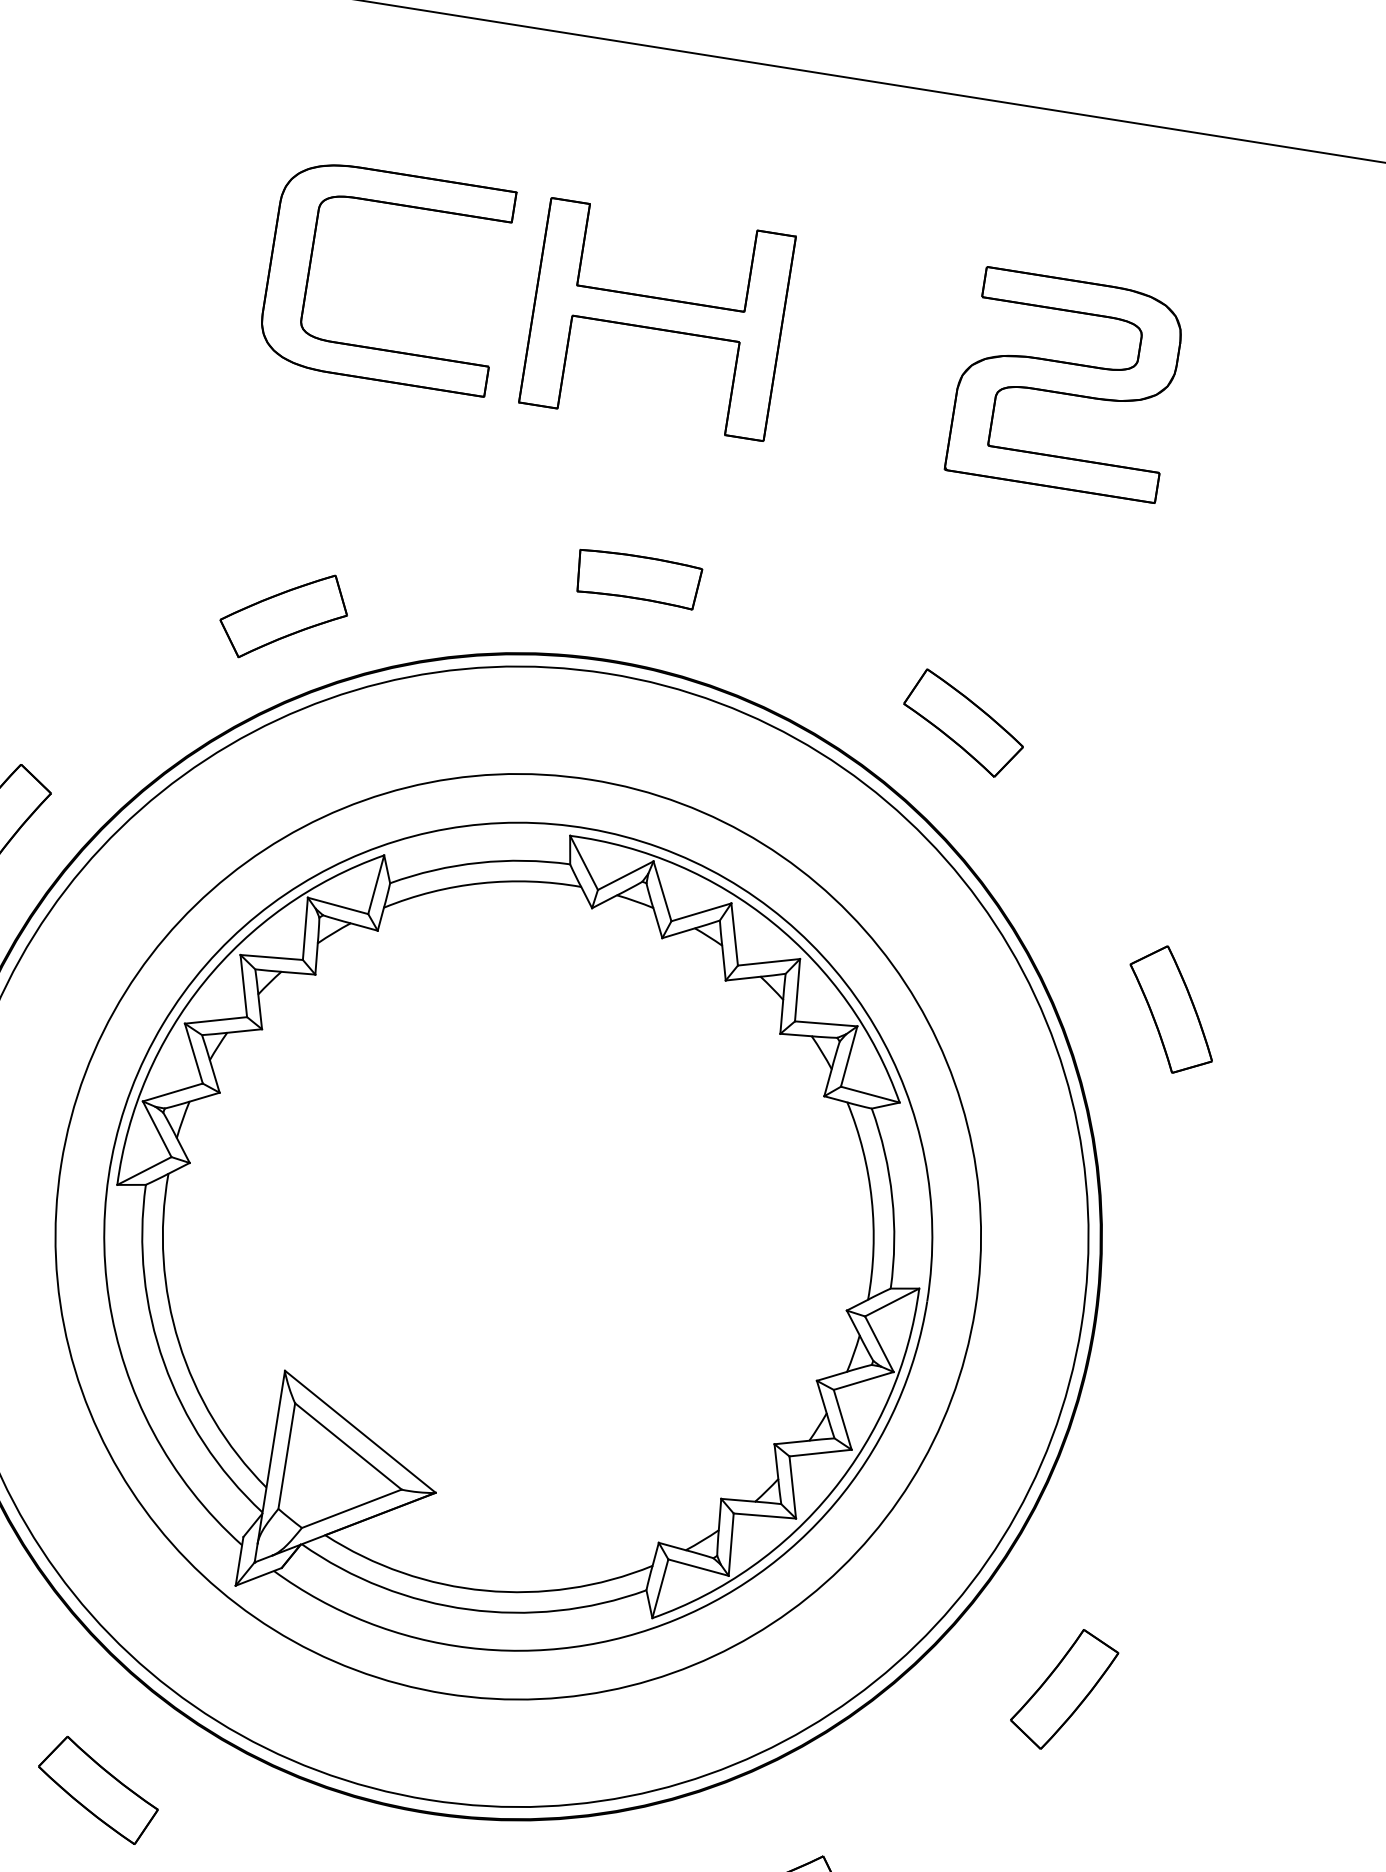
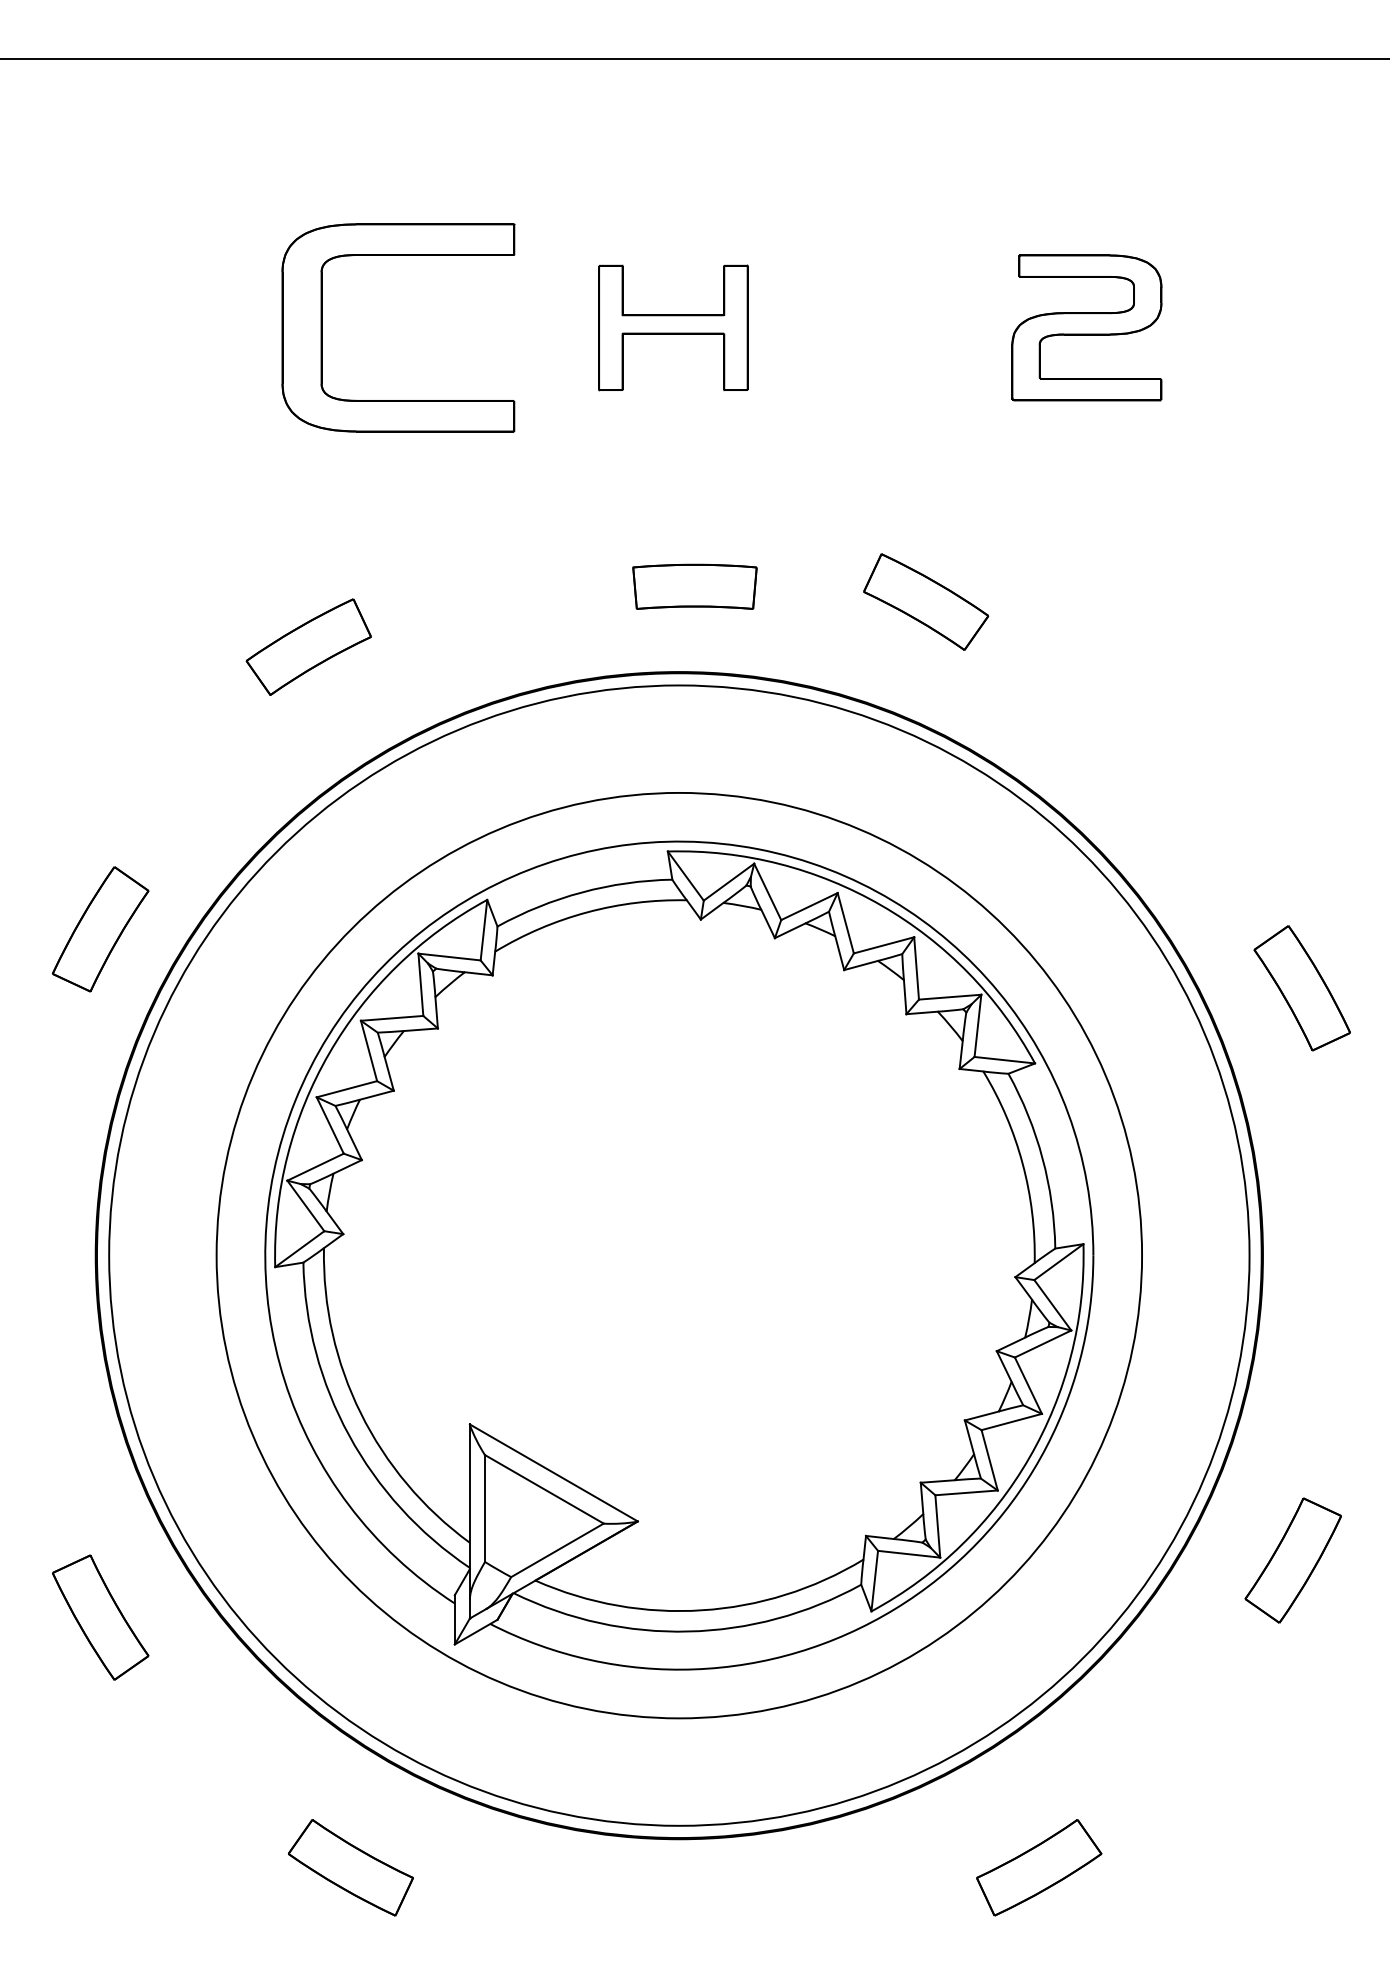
part: (657, 319) -> (673, 327), size x0.6
part: (1065, 383) -> (1086, 327), size x0.7
part: (283, 615) -> (308, 646), moved
part: (964, 723) -> (926, 601), moved
part: (1170, 1009) -> (1301, 988), moved
part: (1063, 1689) -> (1292, 1560), moved

